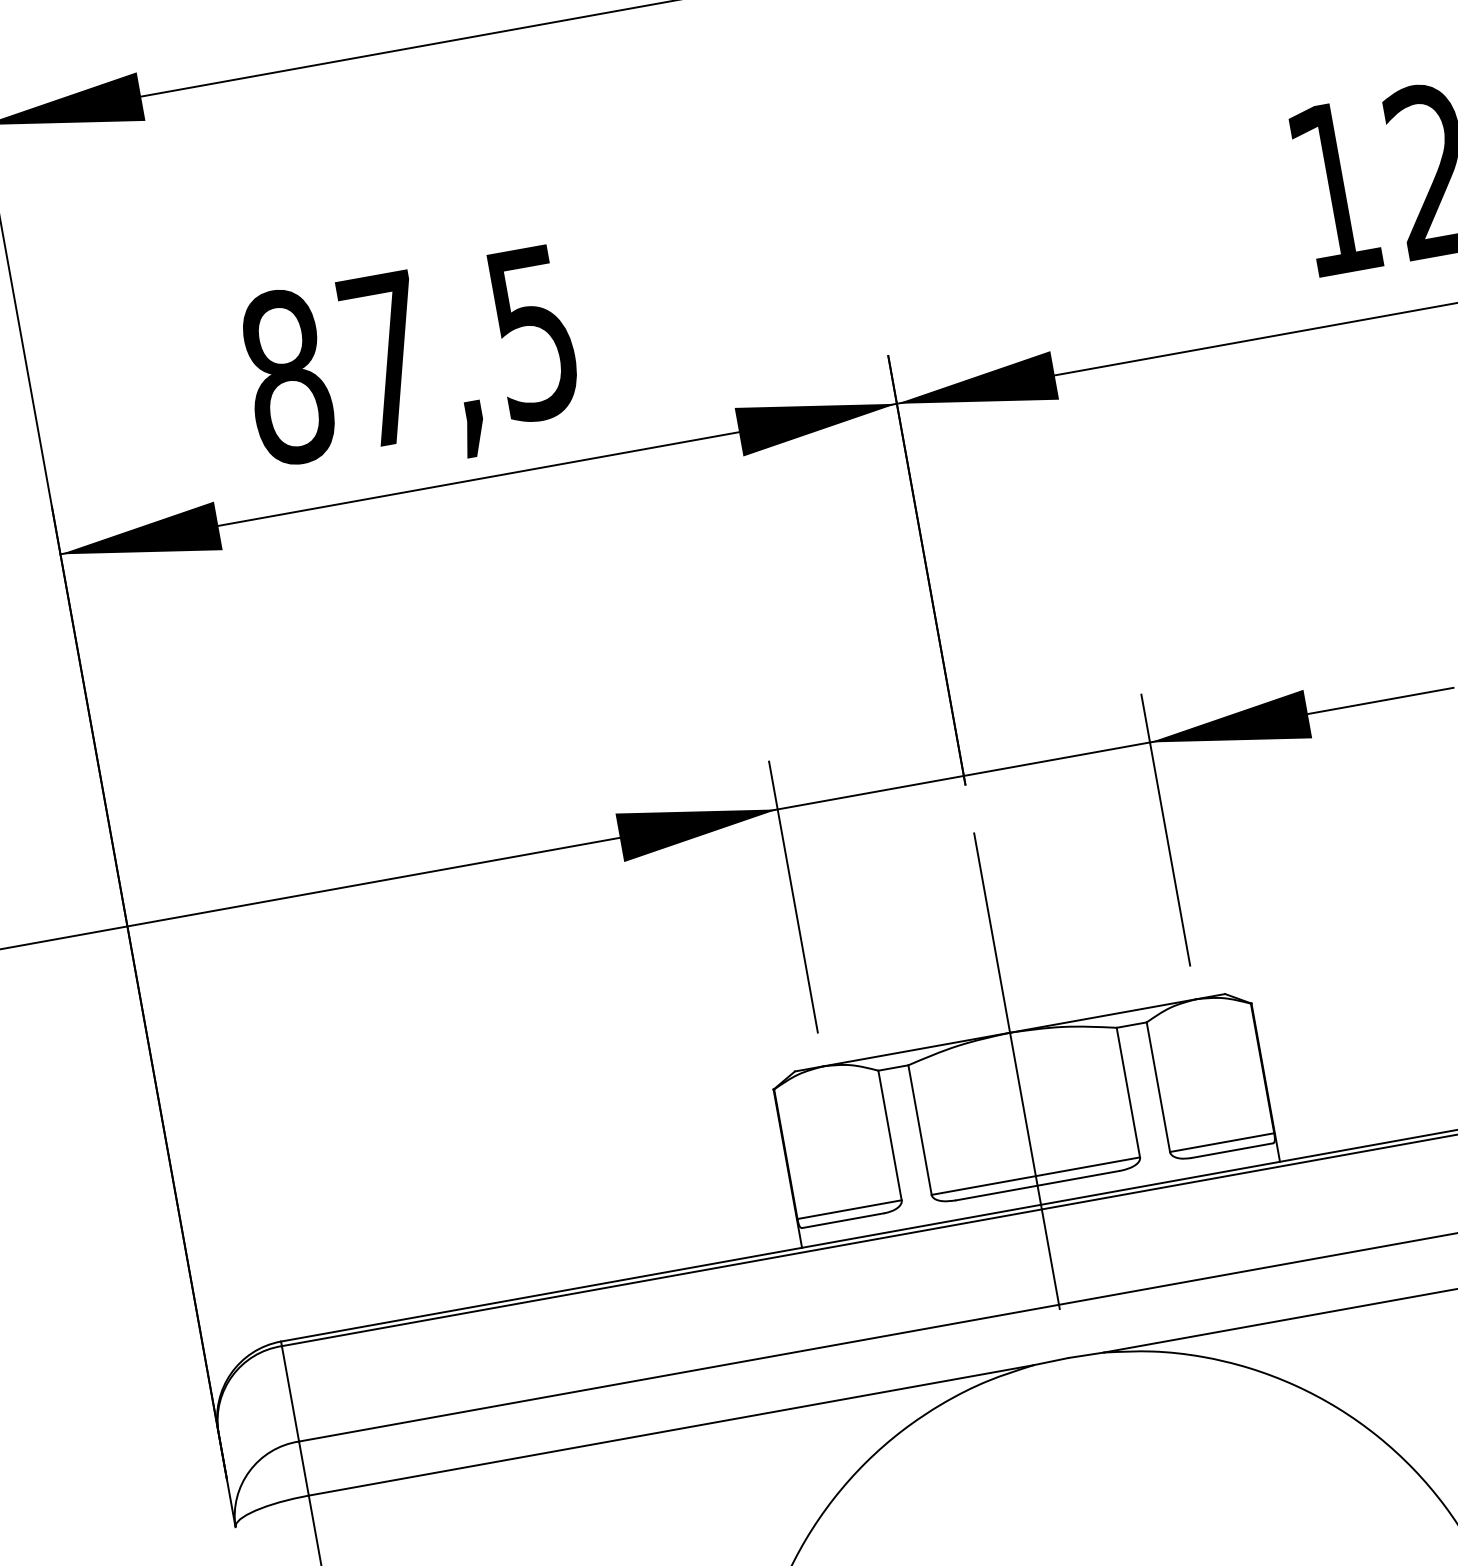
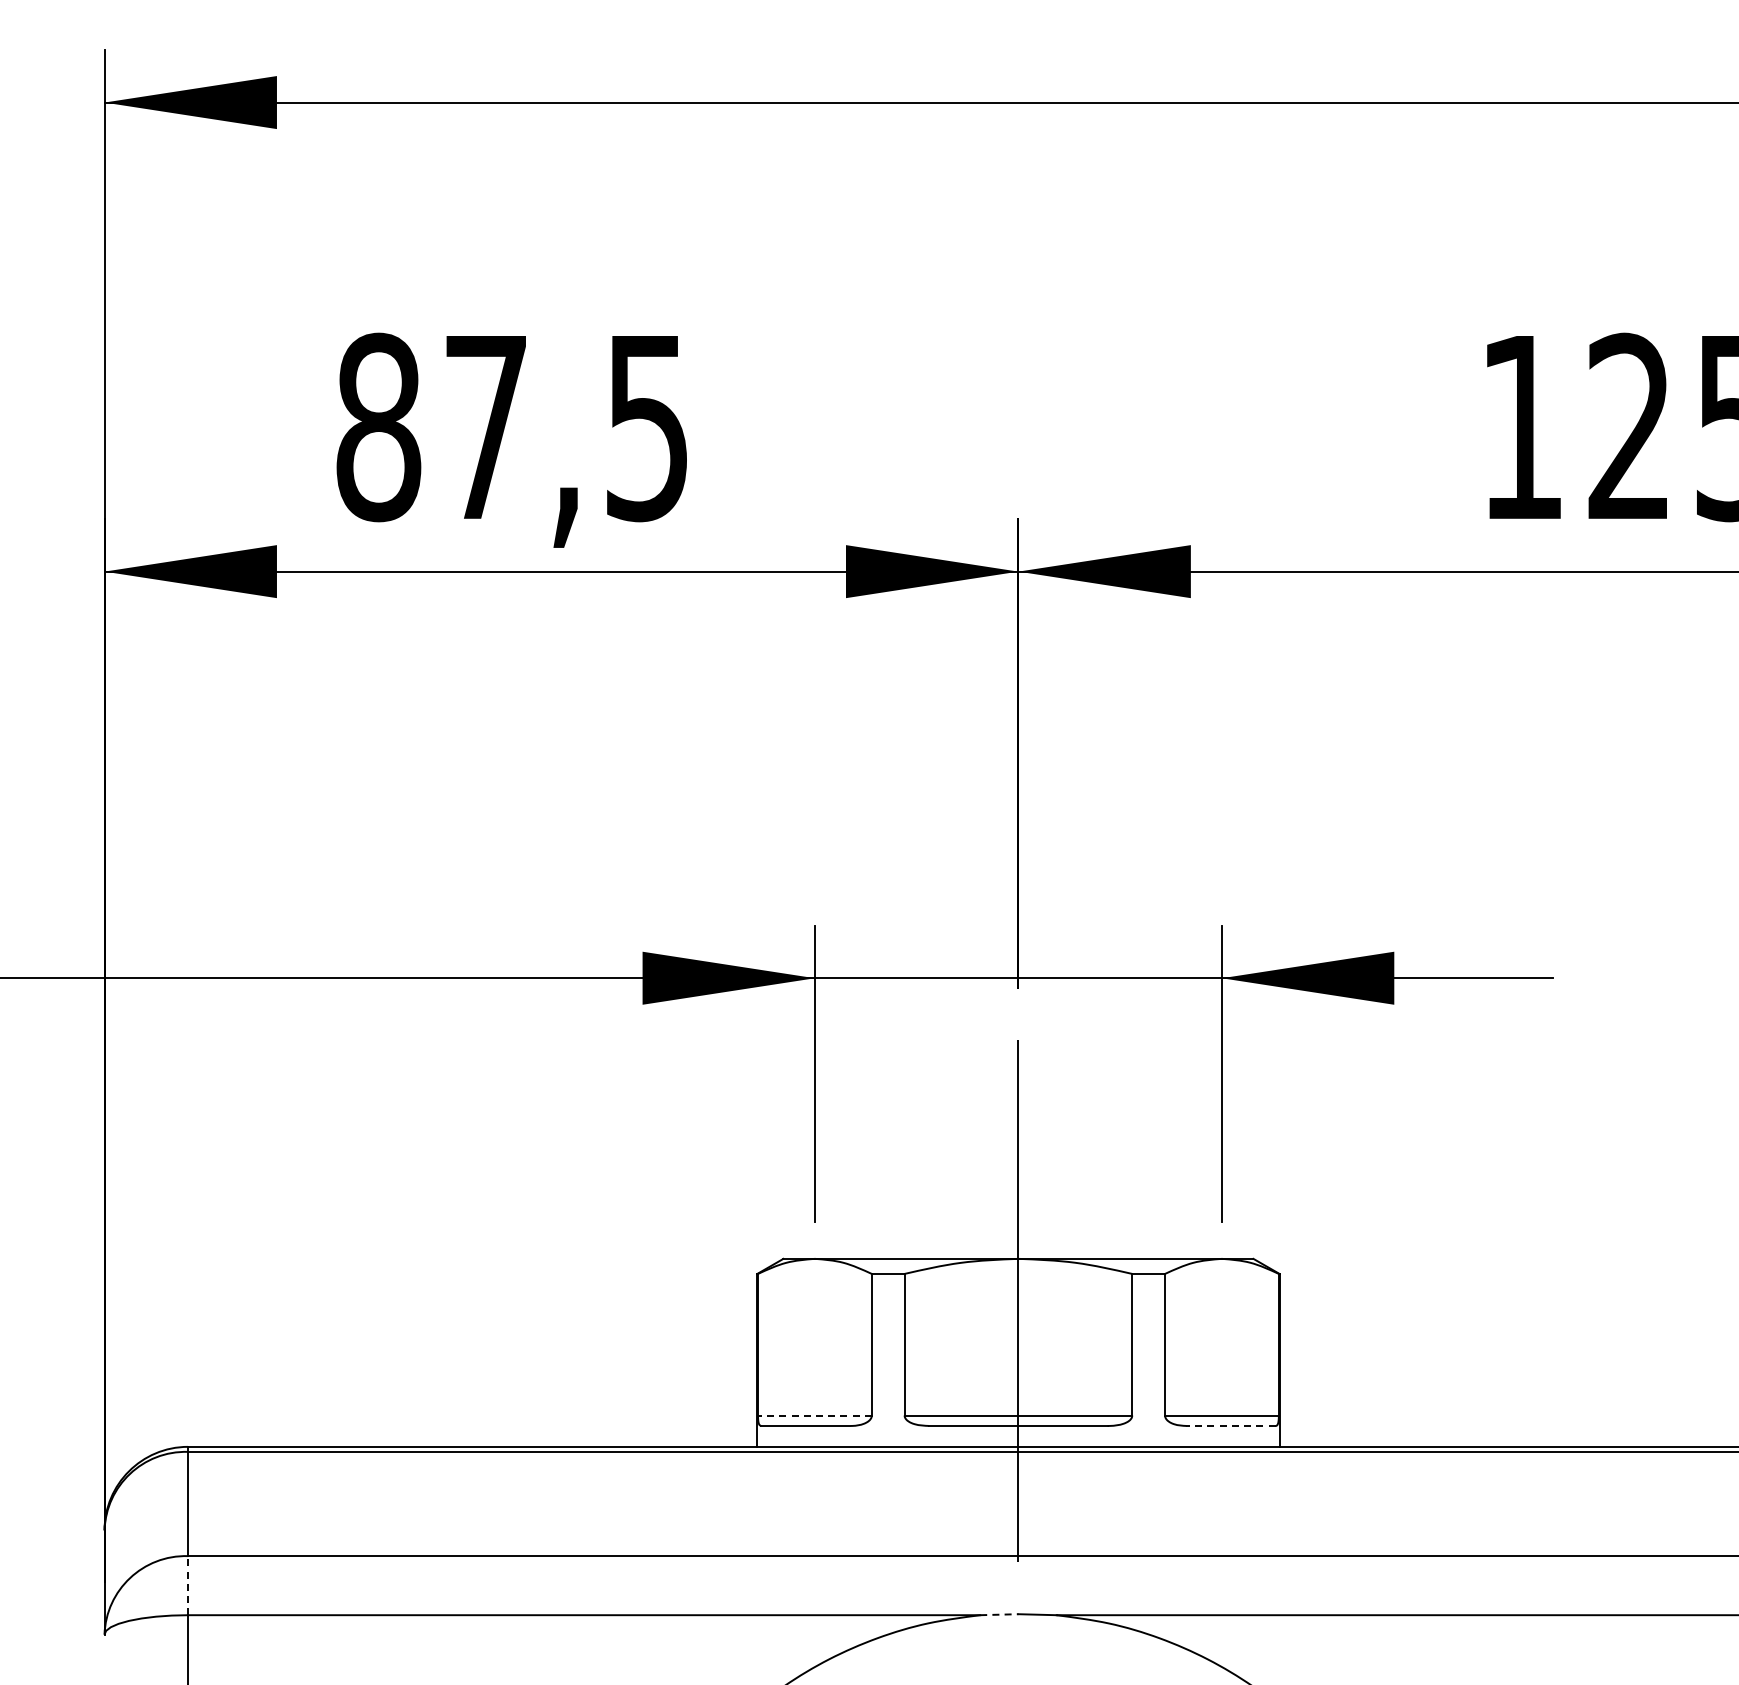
line: (1232, 1150) -> (1231, 1425), solid -> dashed
line: (849, 1209) -> (814, 1415), solid -> dashed
line: (1051, 1361) -> (999, 1614), solid -> dashed
line: (304, 1468) -> (188, 1585), solid -> dashed

